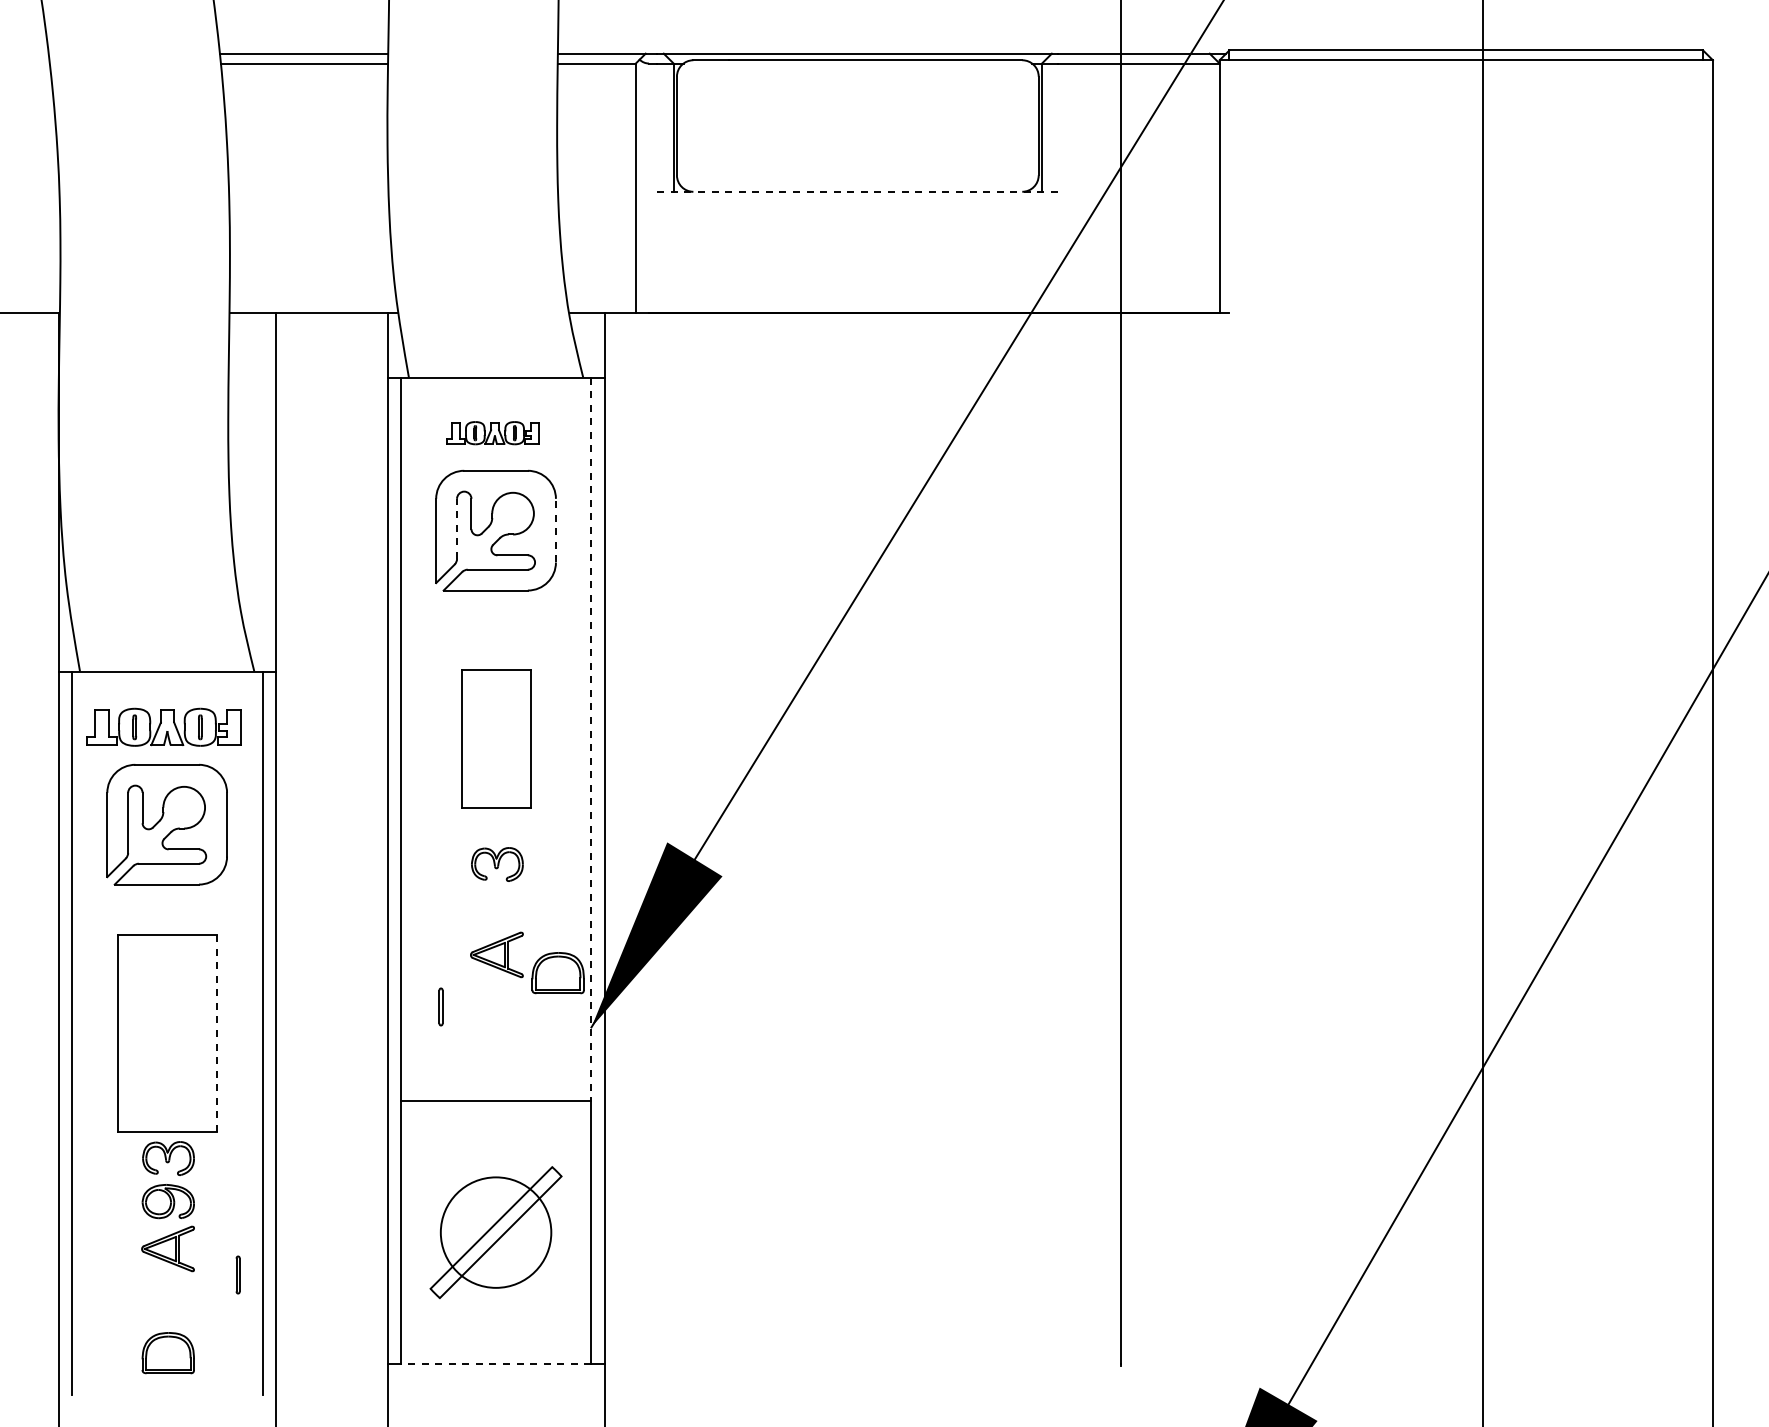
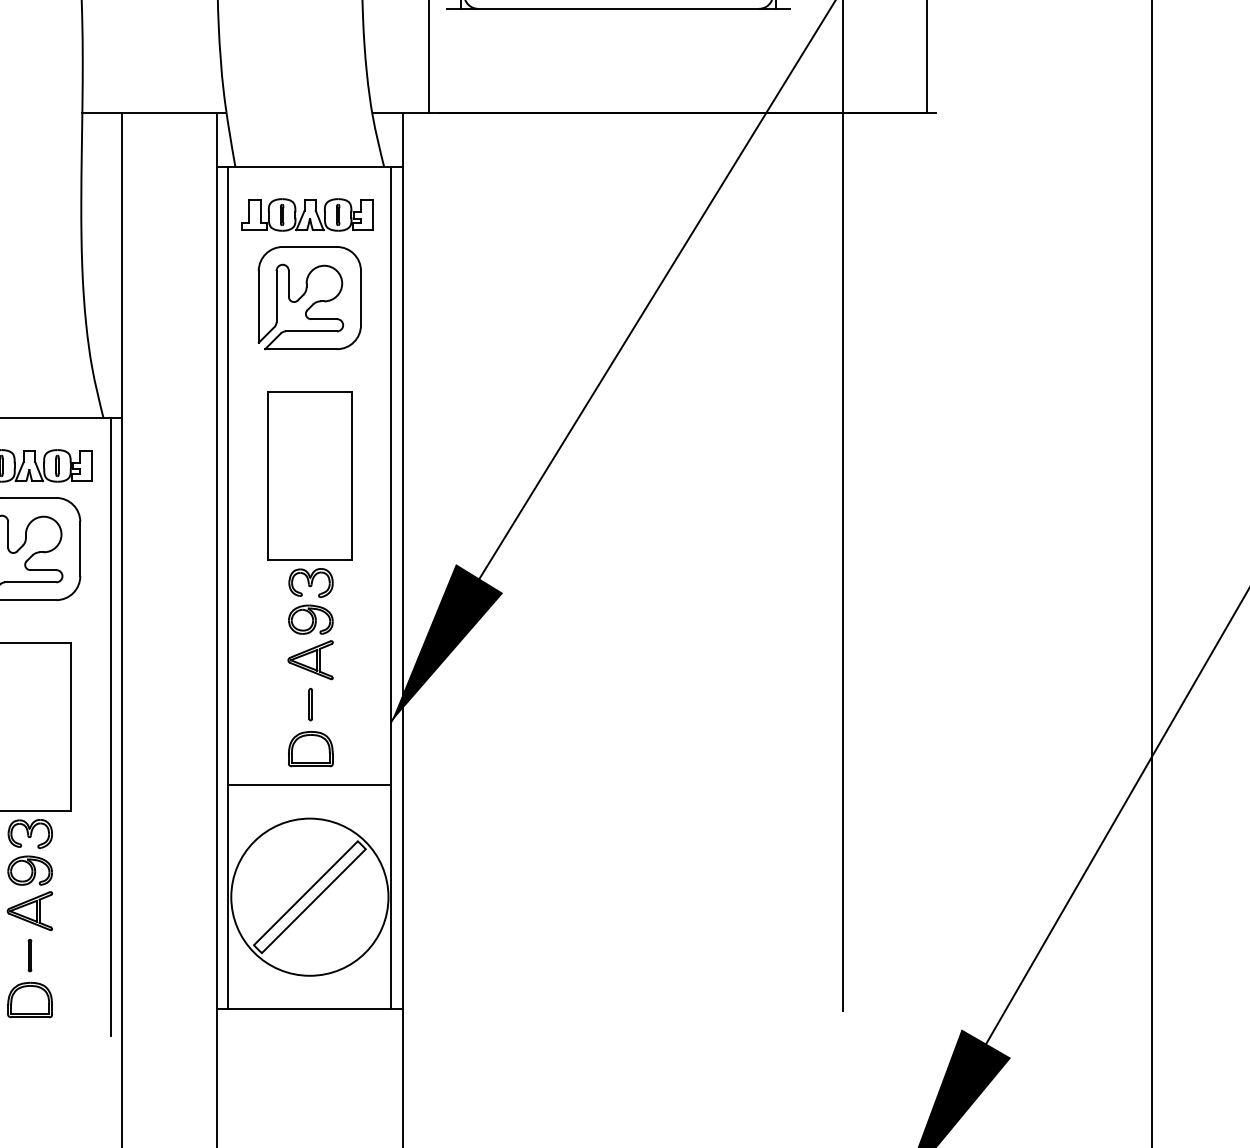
line: (857, 191) -> (618, 8), dashed -> solid
part: (492, 432) -> (306, 214), size x1.67
line: (457, 528) -> (276, 296), dashed -> solid
line: (555, 530) -> (360, 297), dashed -> solid
part: (495, 739) -> (309, 476), size x1.43
line: (591, 739) -> (391, 476), dashed -> solid
part: (496, 907) -> (310, 619), added
part: (557, 973) -> (310, 749), moved
part: (440, 1006) -> (310, 704), moved
line: (216, 1033) -> (71, 727), dashed -> solid
circle: (495, 1232) -> (309, 897), size x1.67
part: (237, 1274) -> (29, 955), moved
line: (495, 1364) -> (309, 1009), dashed -> solid

